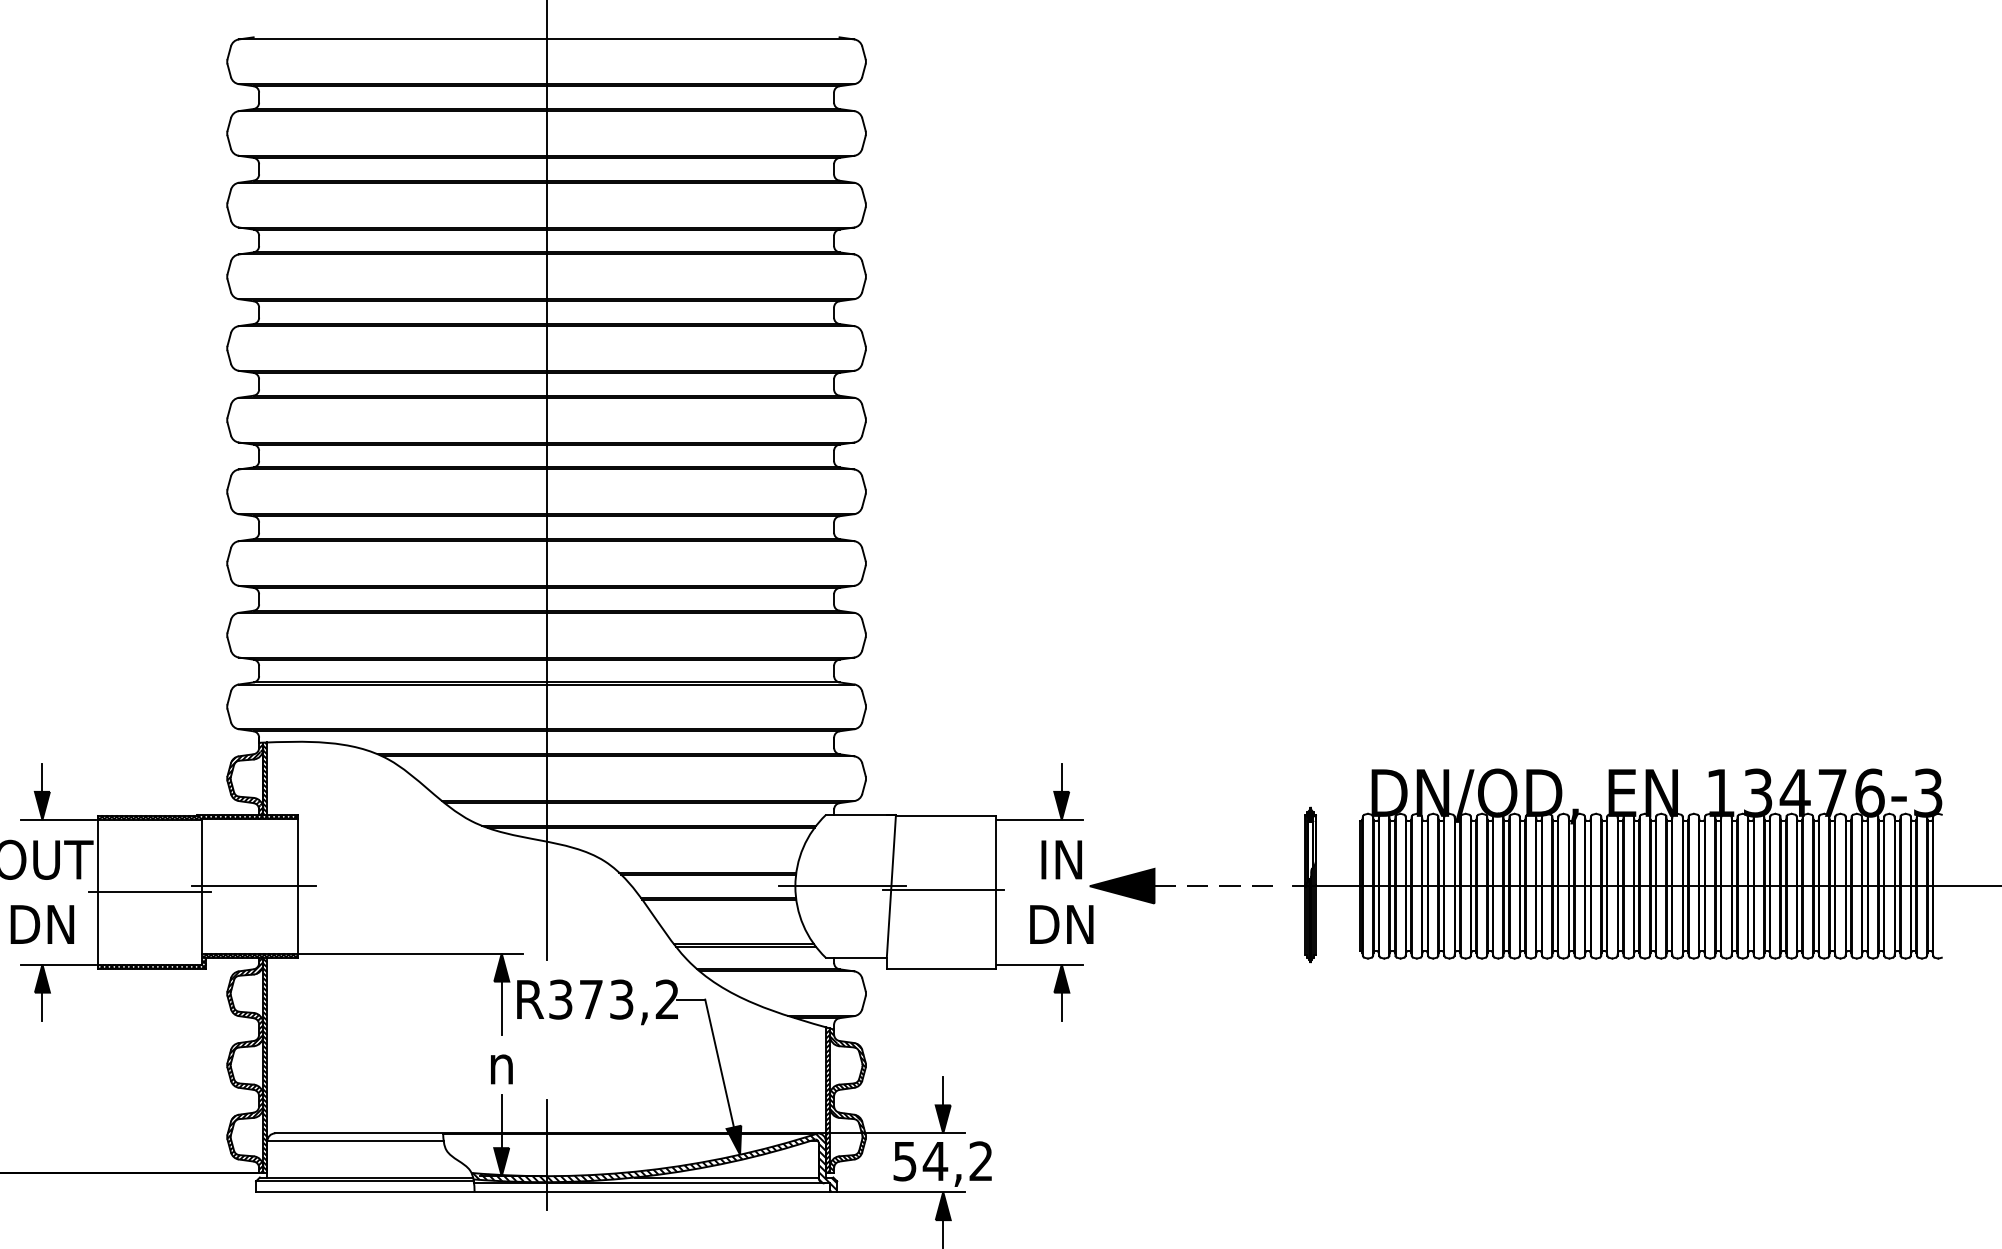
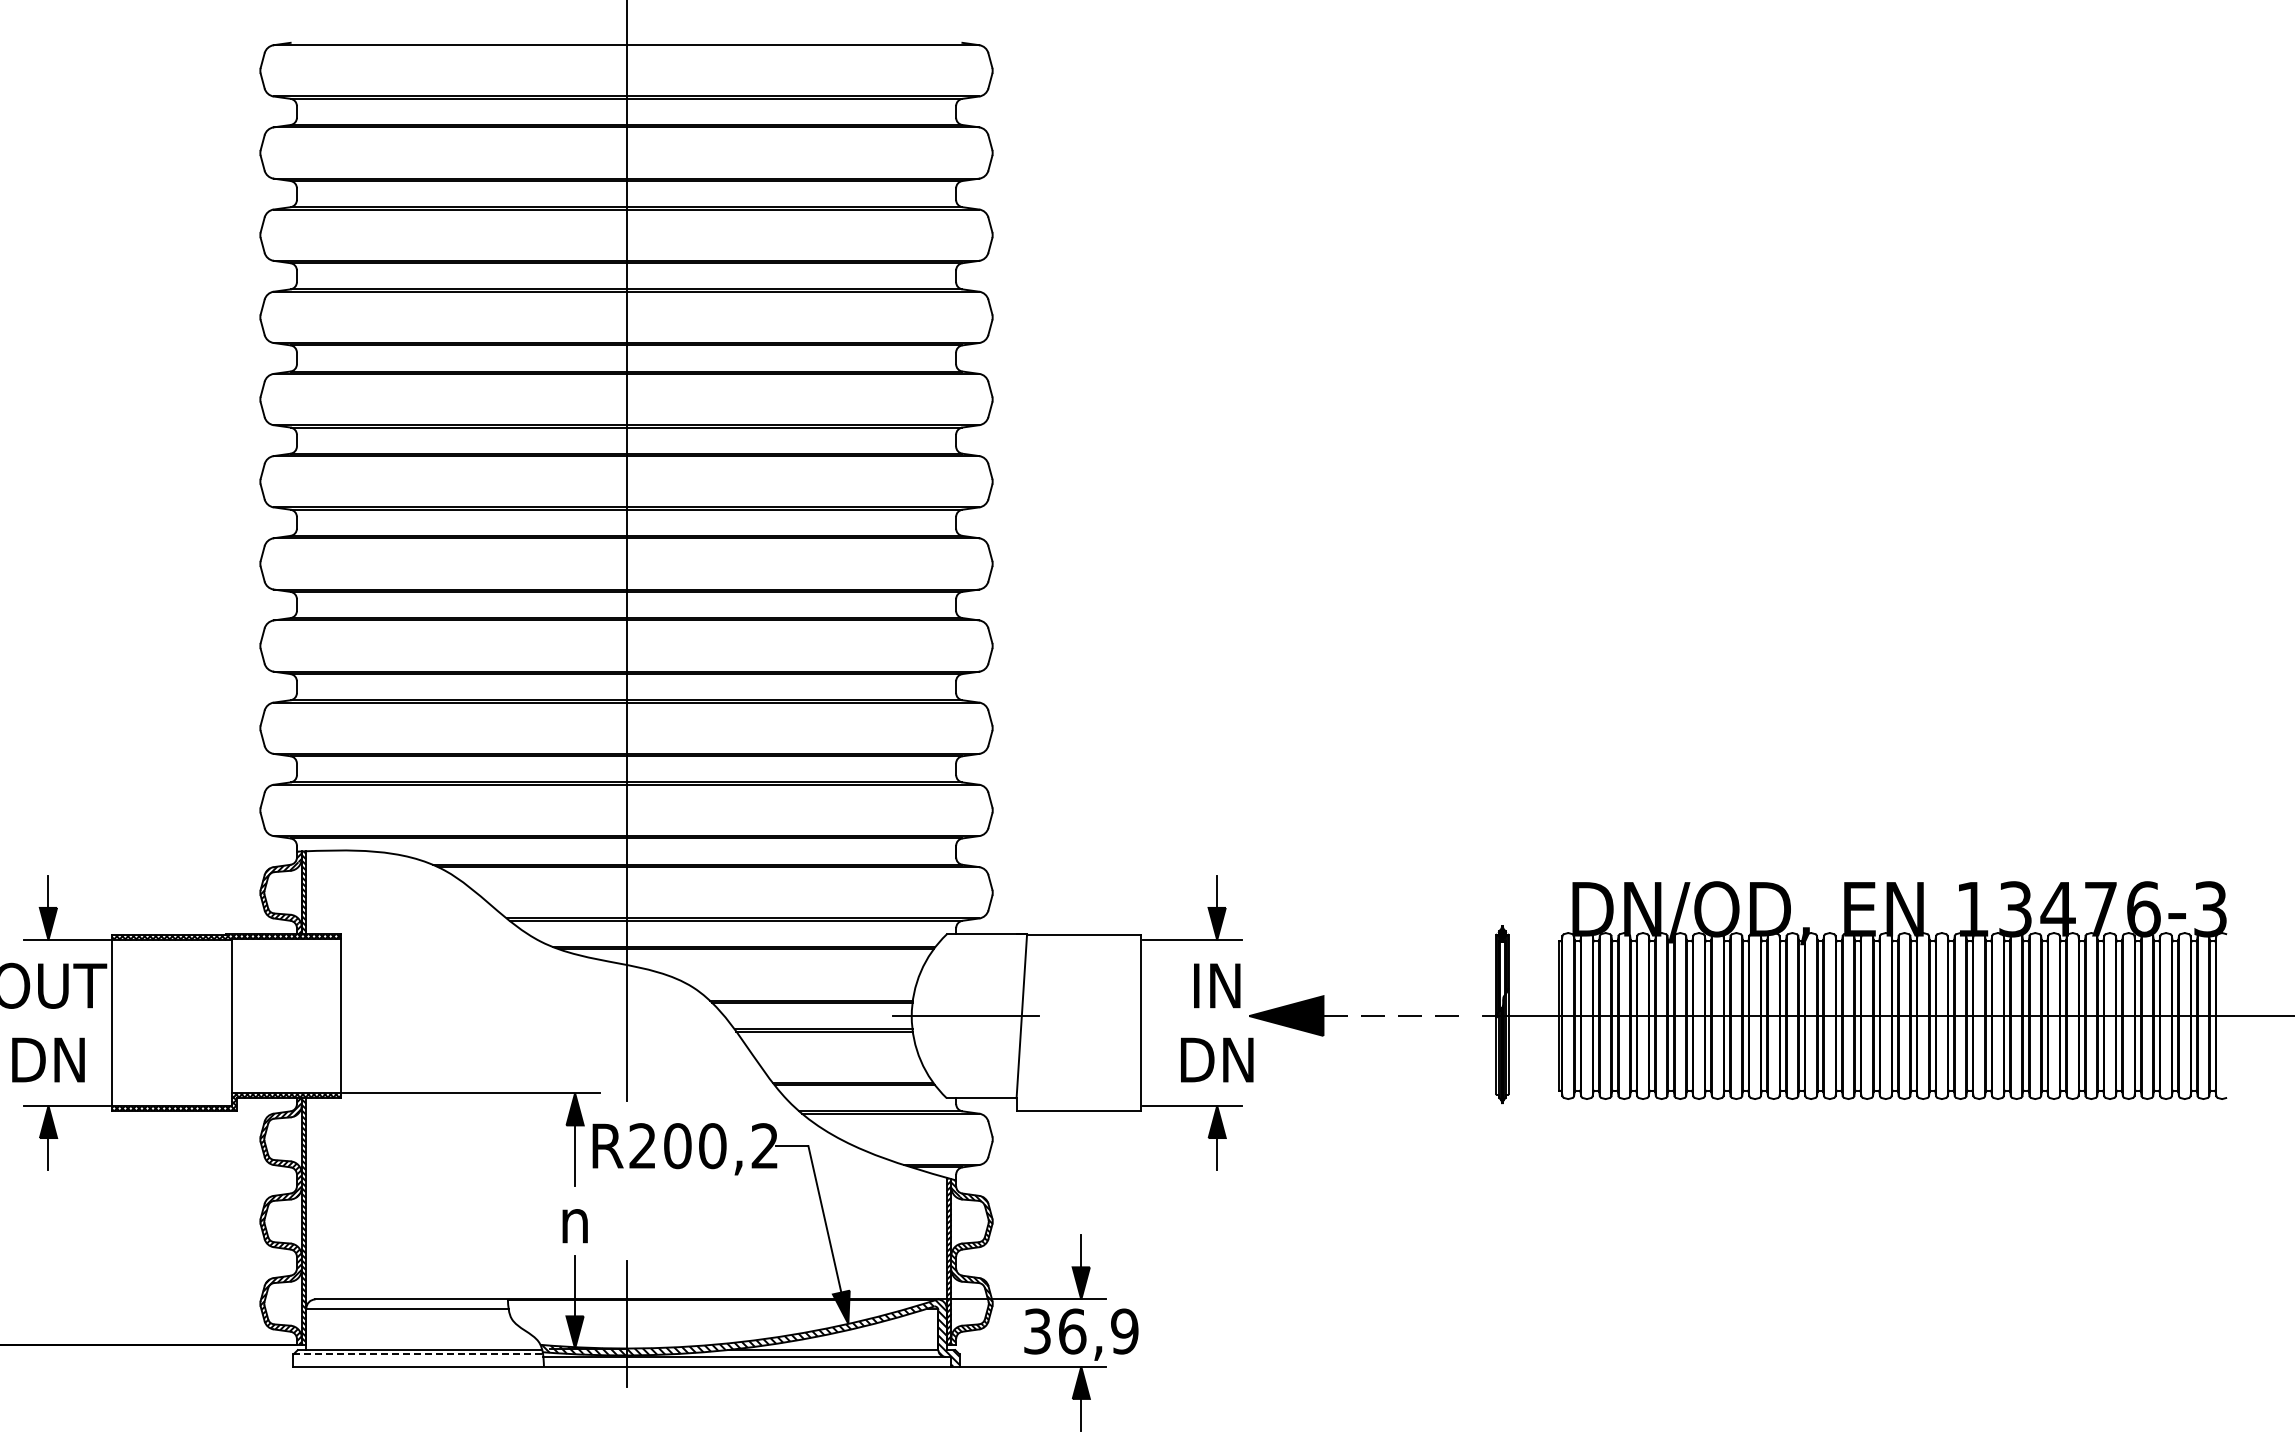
line: (254, 886) -> (291, 1016), removed
line: (943, 890) -> (1081, 1020), removed
line: (149, 891) -> (171, 1022), removed
text: (591, 999) -> (677, 1146), R373,2 -> R200,2
text: (943, 1161) -> (1081, 1331), 54,2 -> 36,9
line: (365, 1181) -> (418, 1354), solid -> dashed

